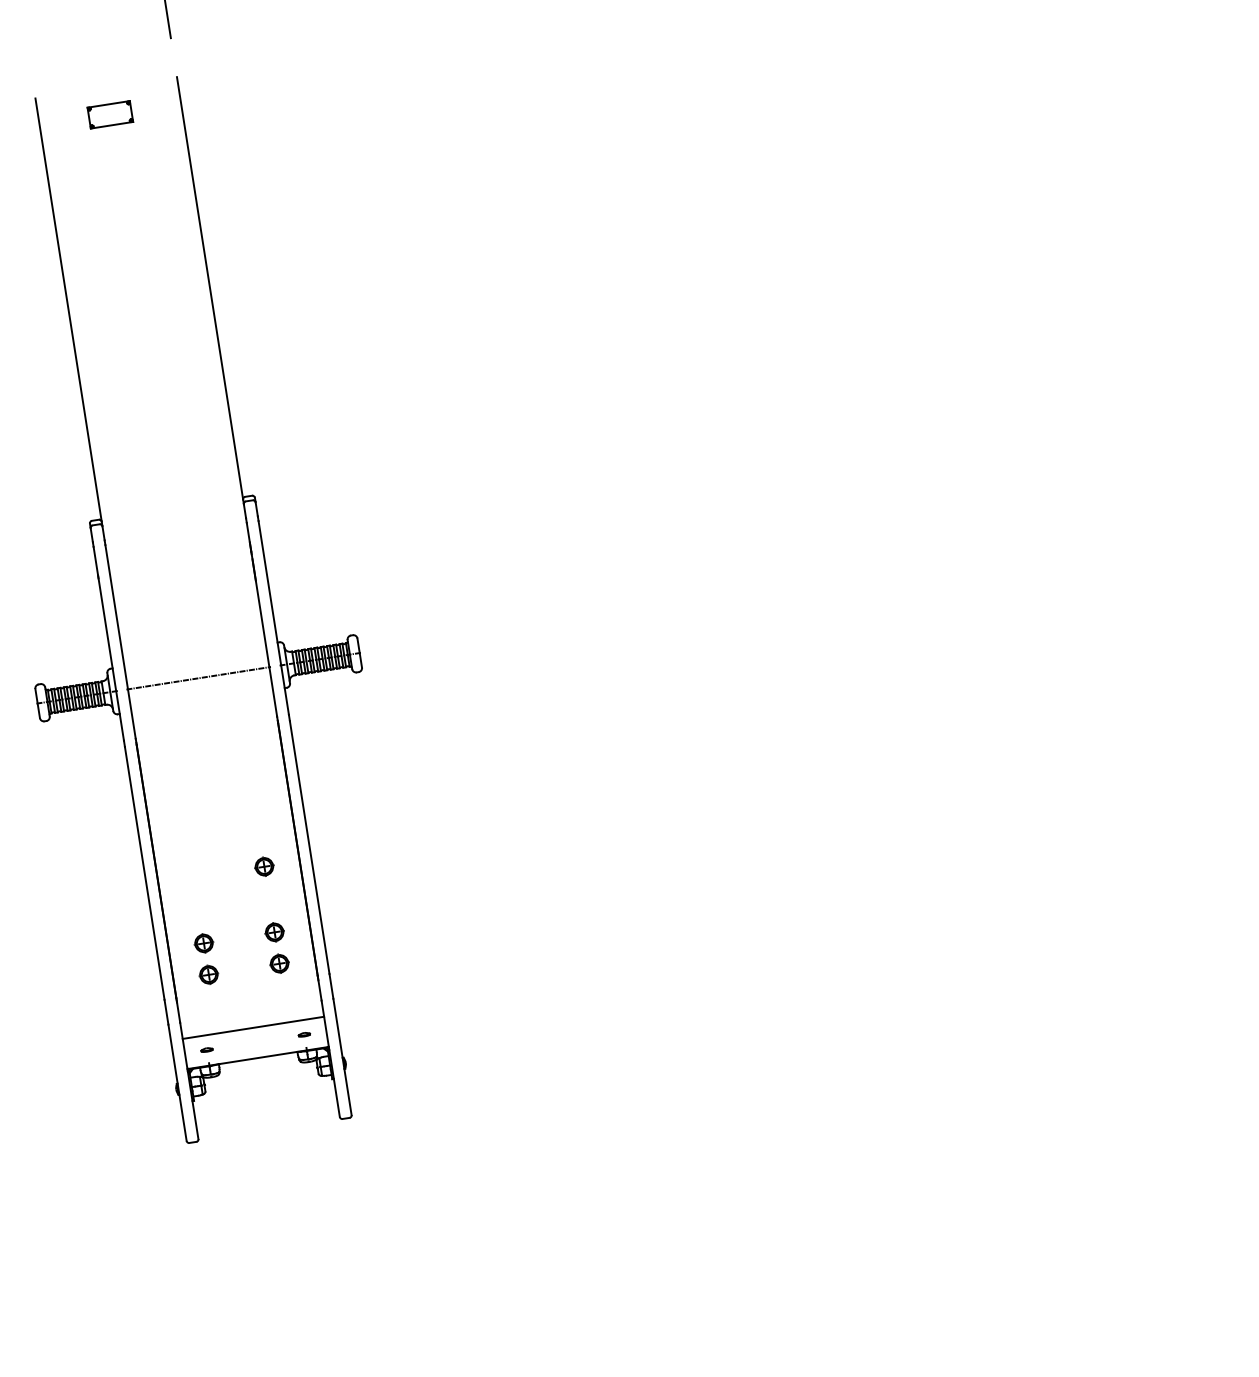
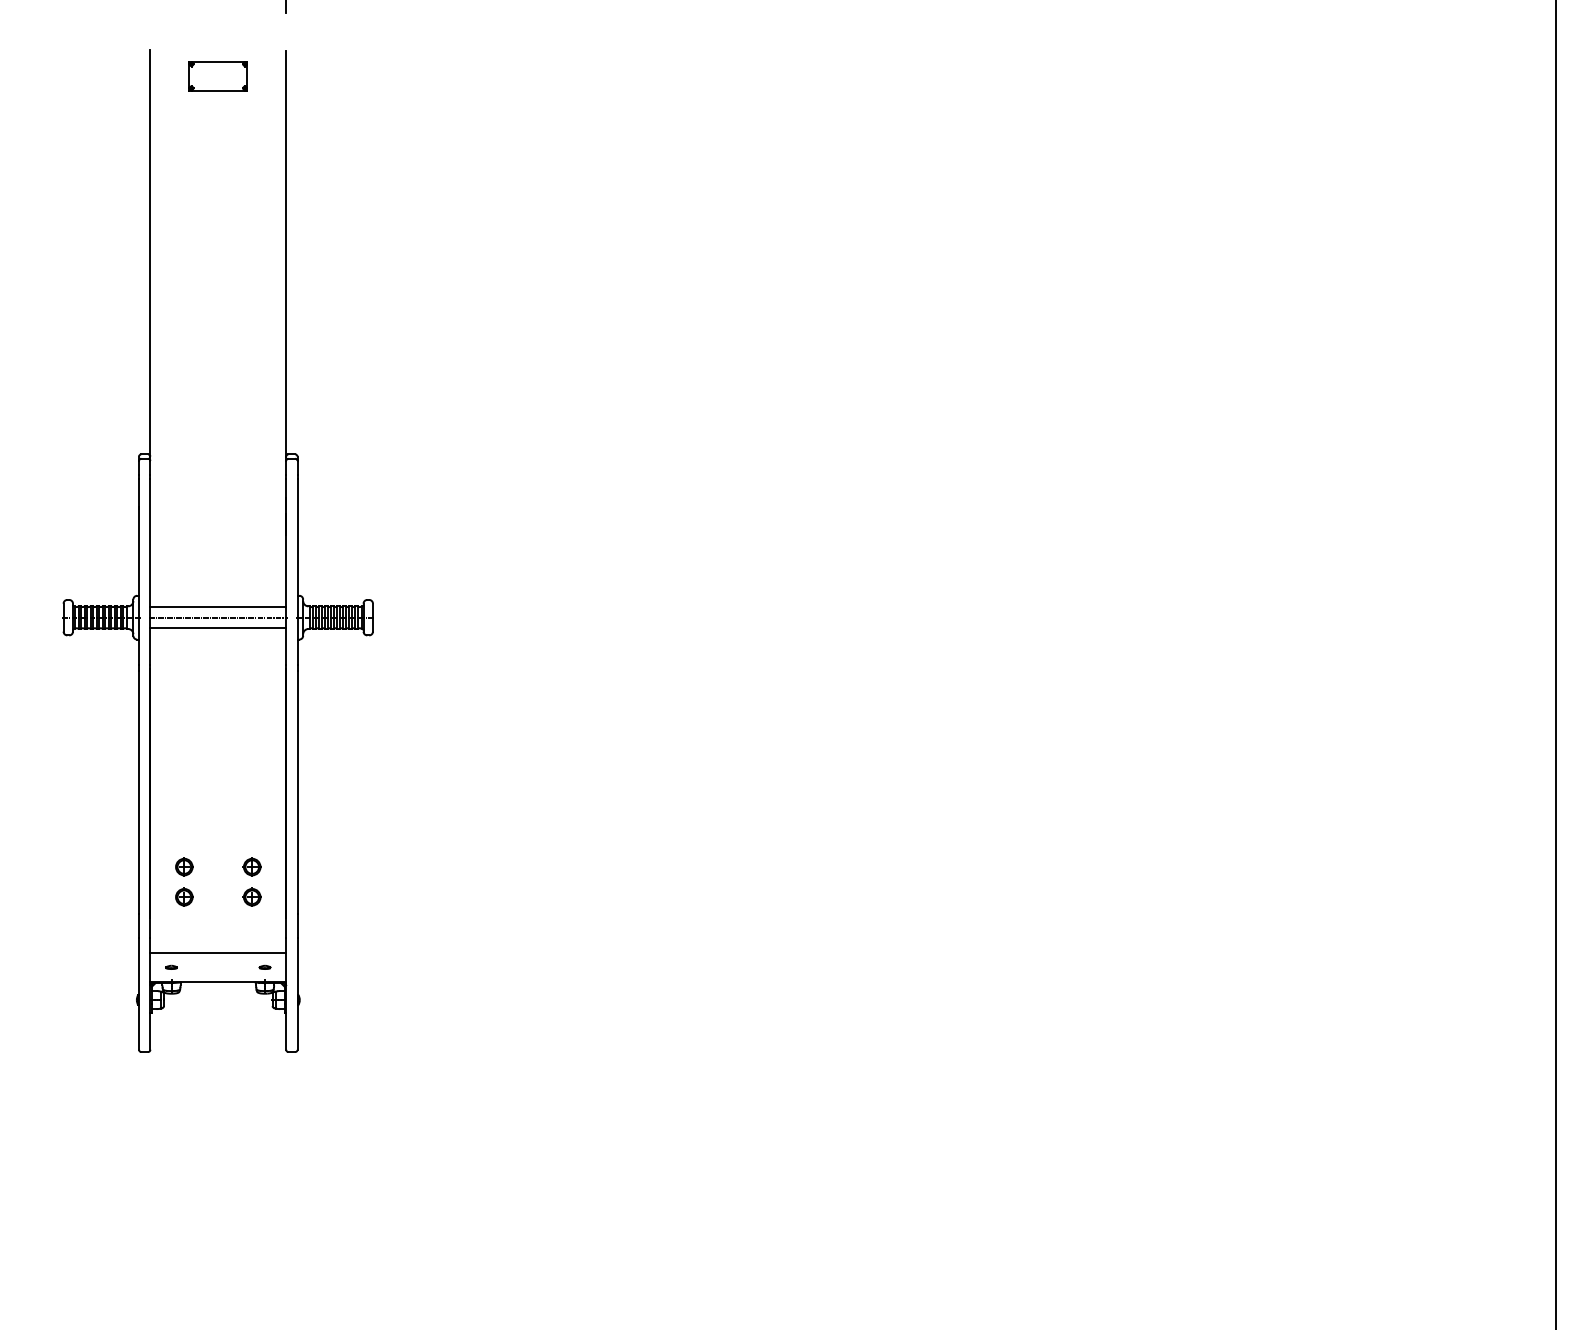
part: (109, 115) -> (217, 76), size x1.43
line: (197, 667) -> (218, 607), added
line: (200, 688) -> (218, 627), added
part: (263, 866) -> (251, 803), removed

